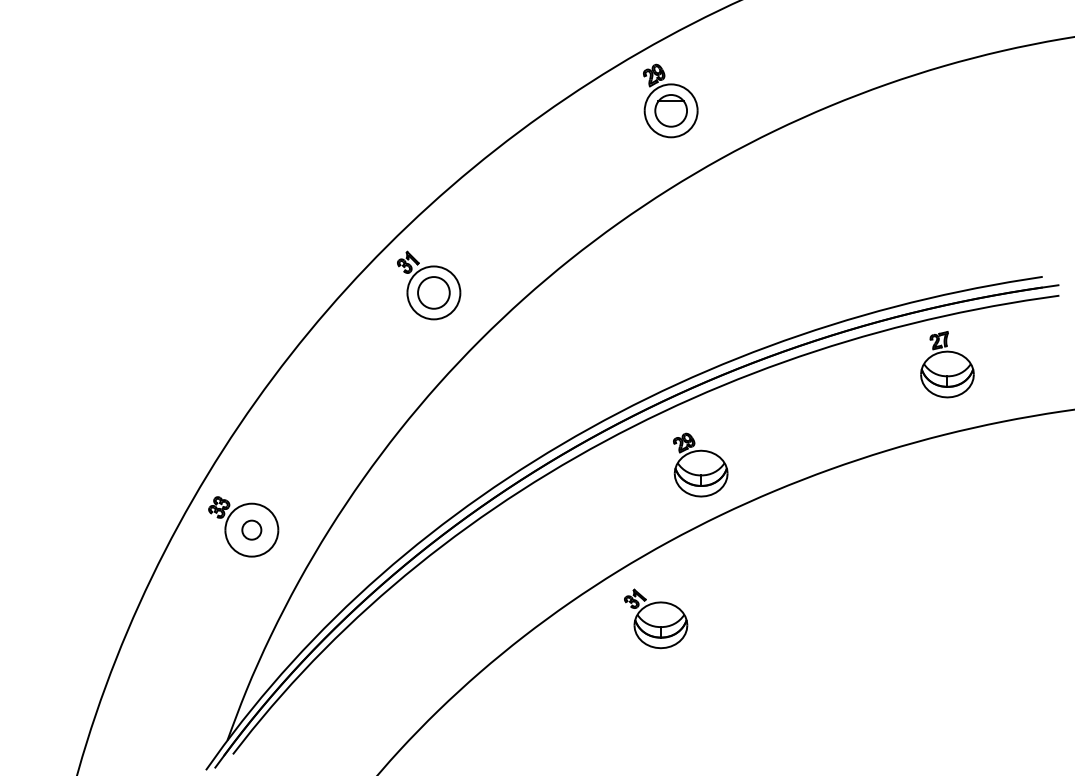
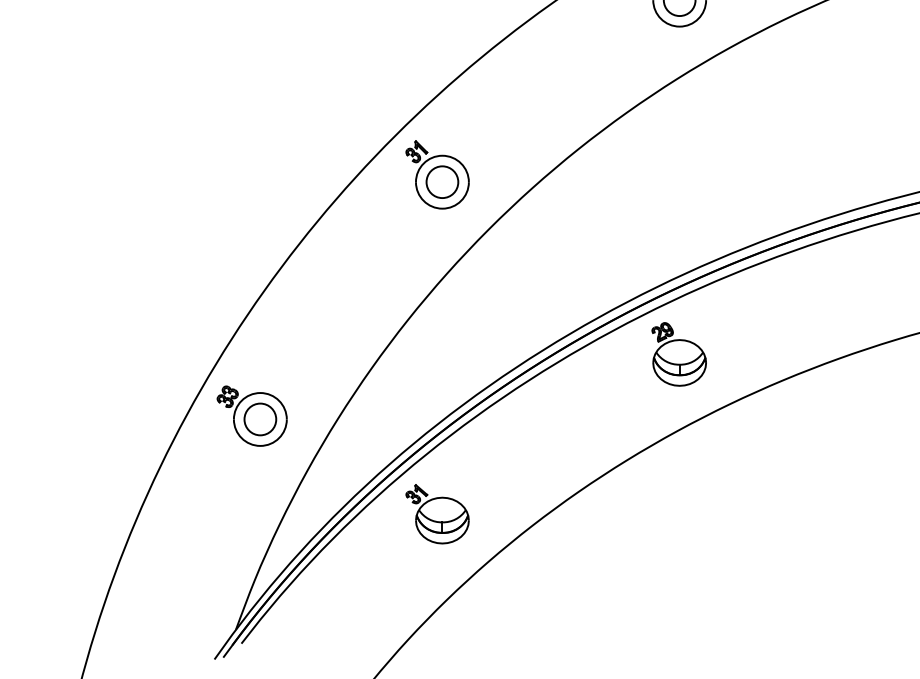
part: (700, 464) -> (679, 353), moved
circle: (251, 530) -> (260, 419), size x1.67
part: (656, 618) -> (438, 513), moved

